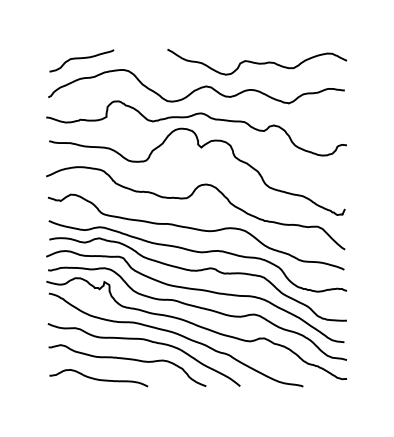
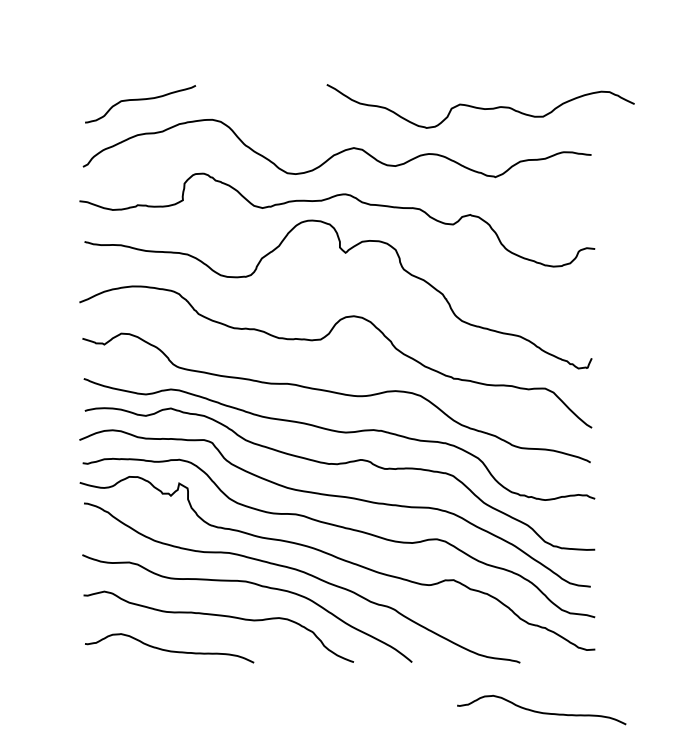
curve: (257, 62) -> (481, 106), moved
curve: (315, 414) -> (541, 710), added

